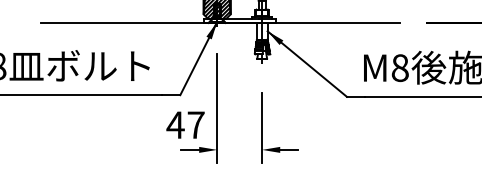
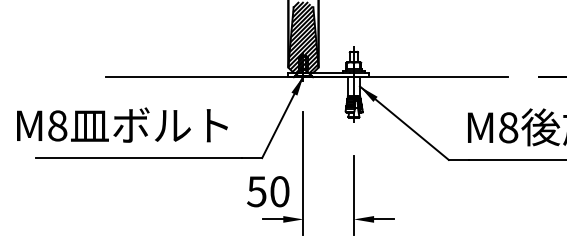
text: (185, 124) -> (267, 191), 47 -> 50

